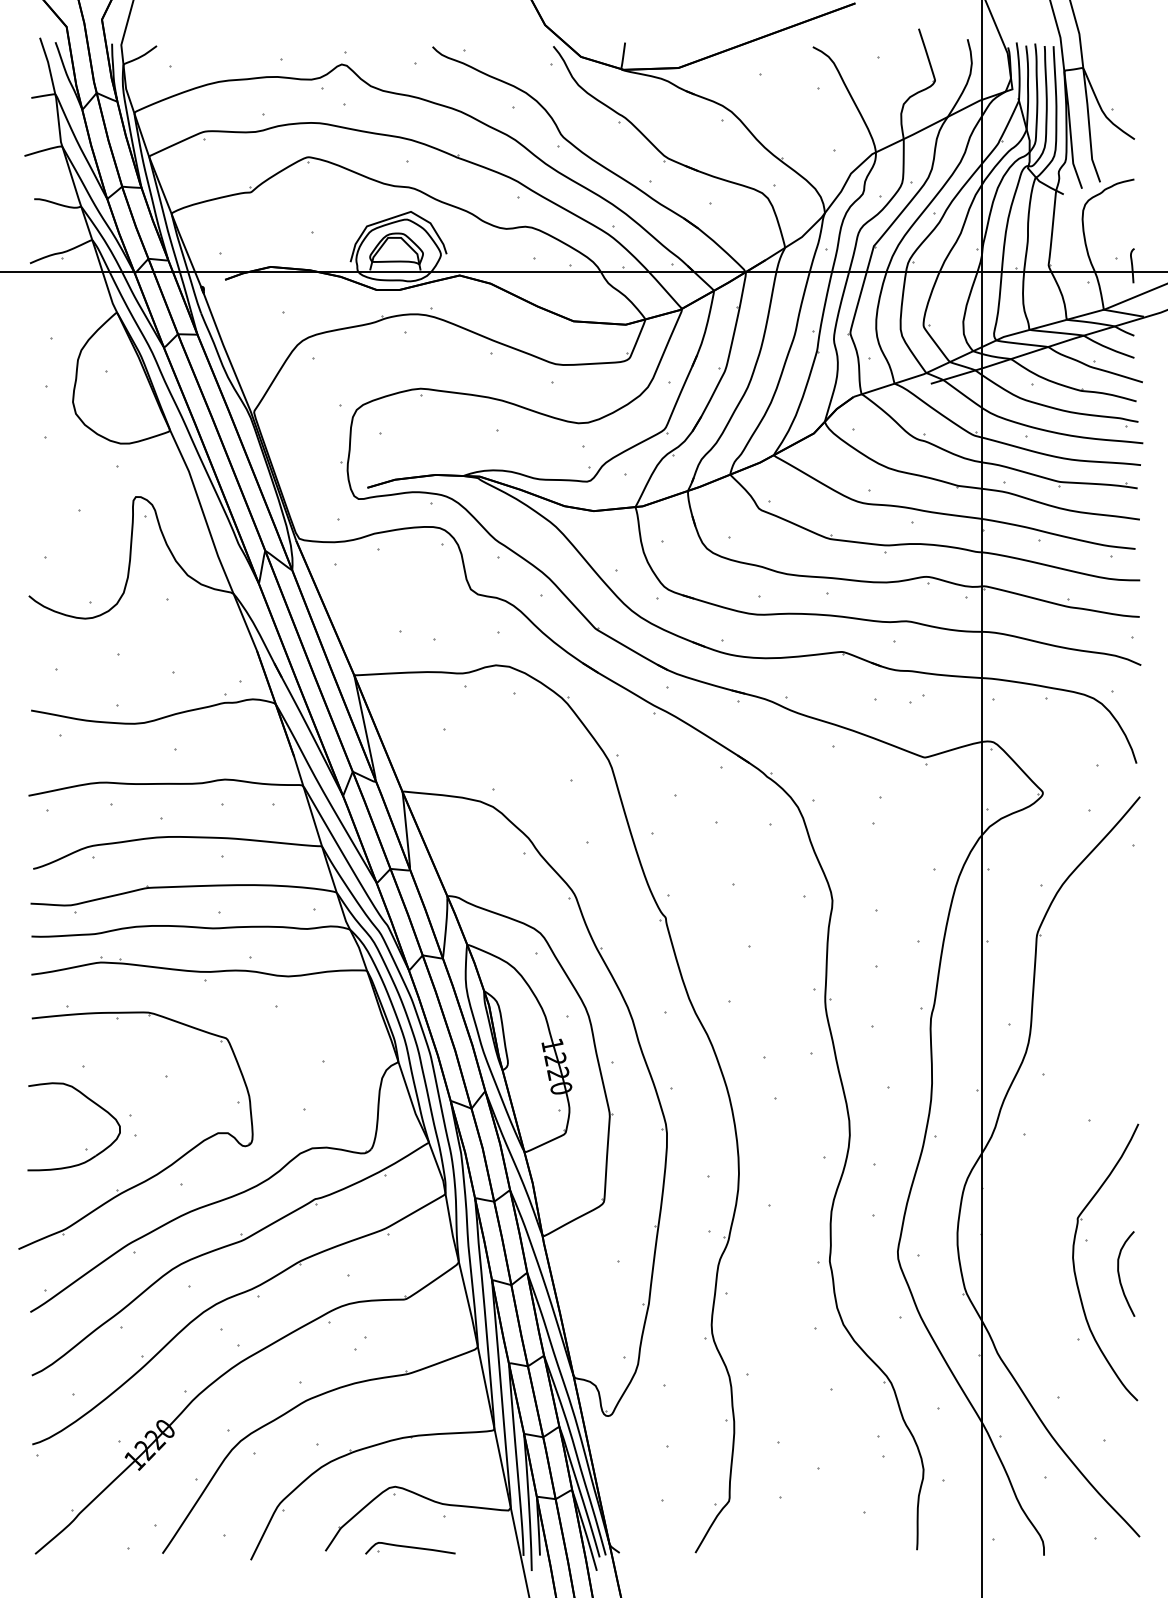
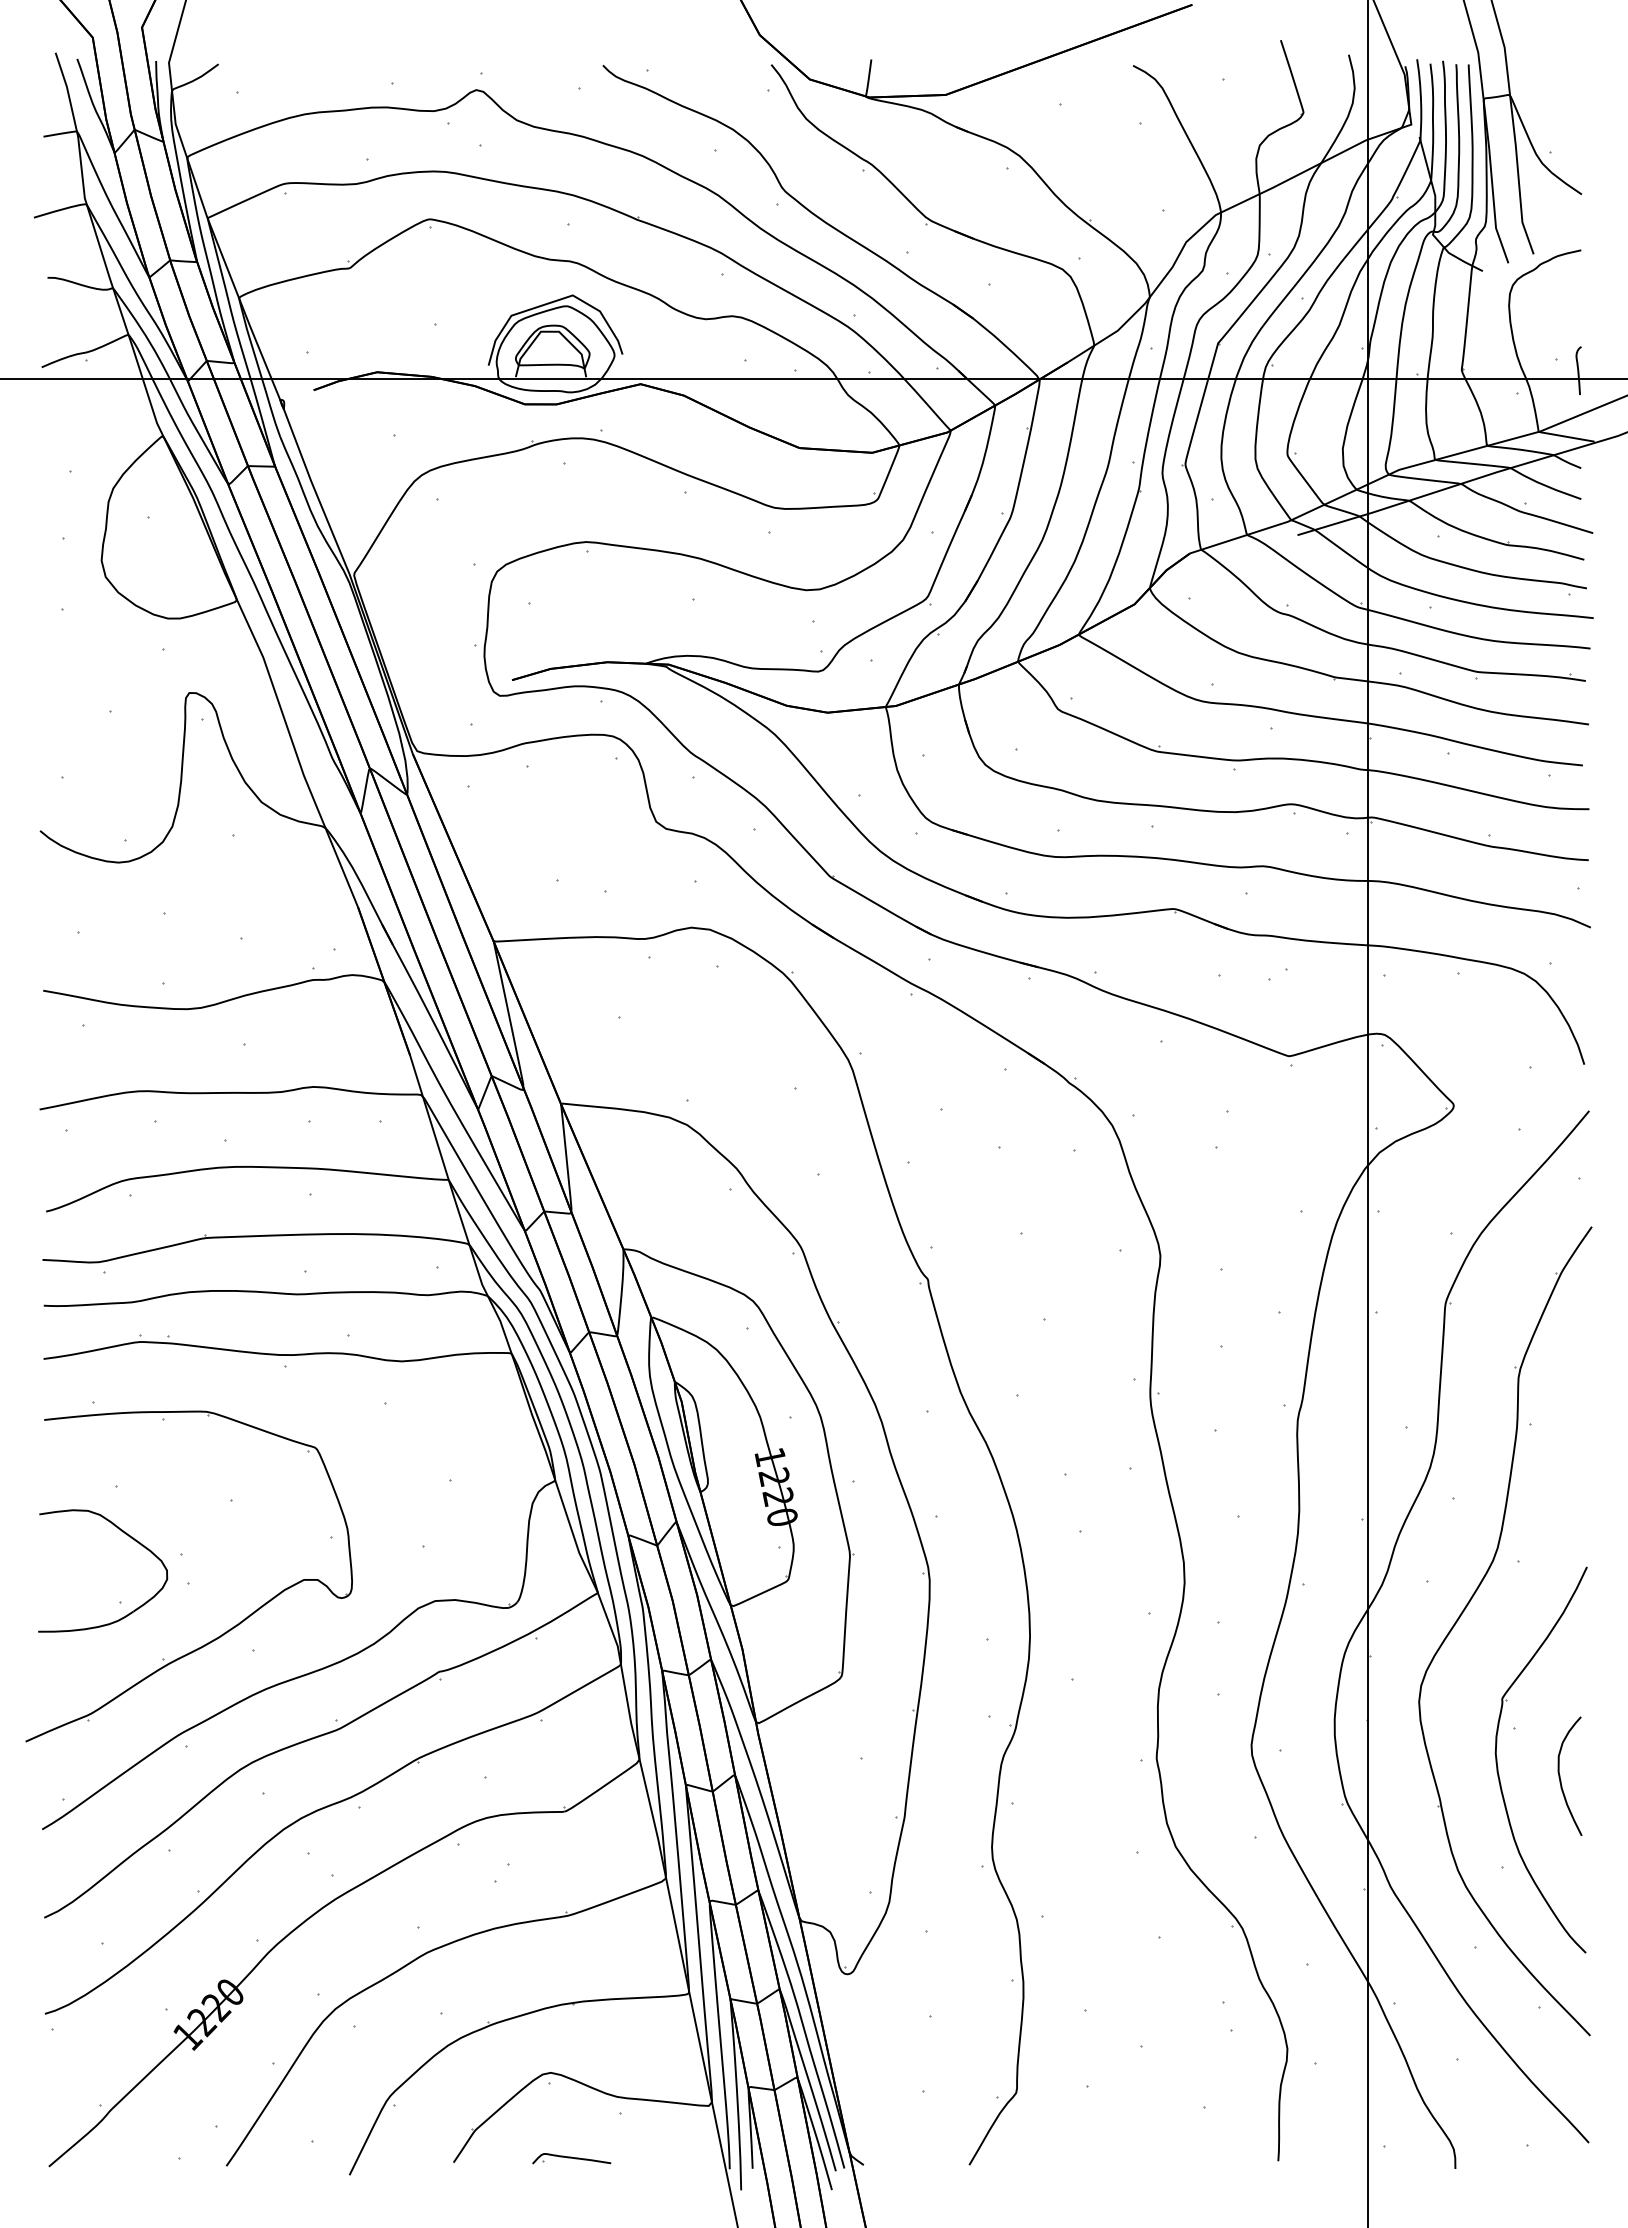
part: (1052, 1153) -> (1467, 1608), added
part: (409, 1548) -> (570, 2158), size x0.62

